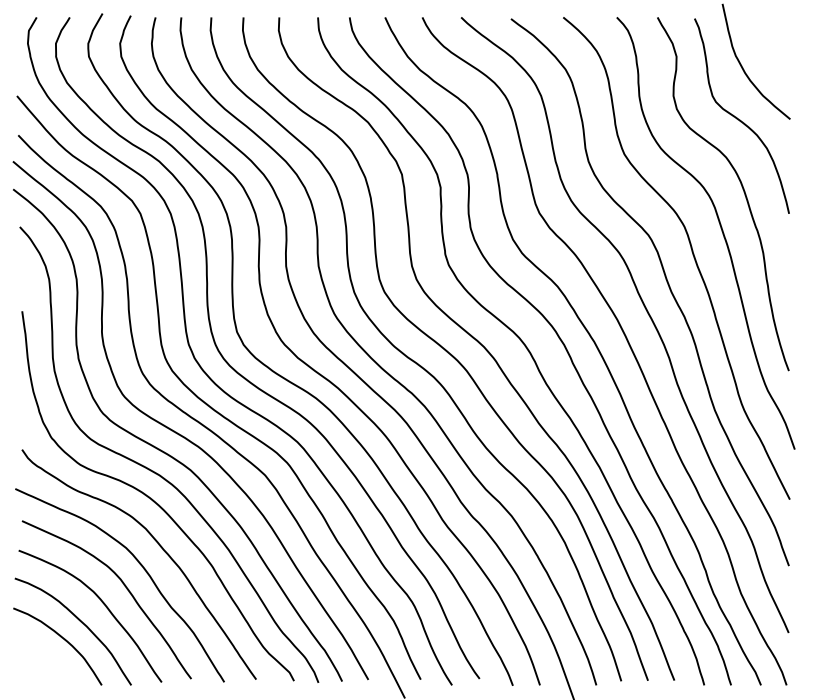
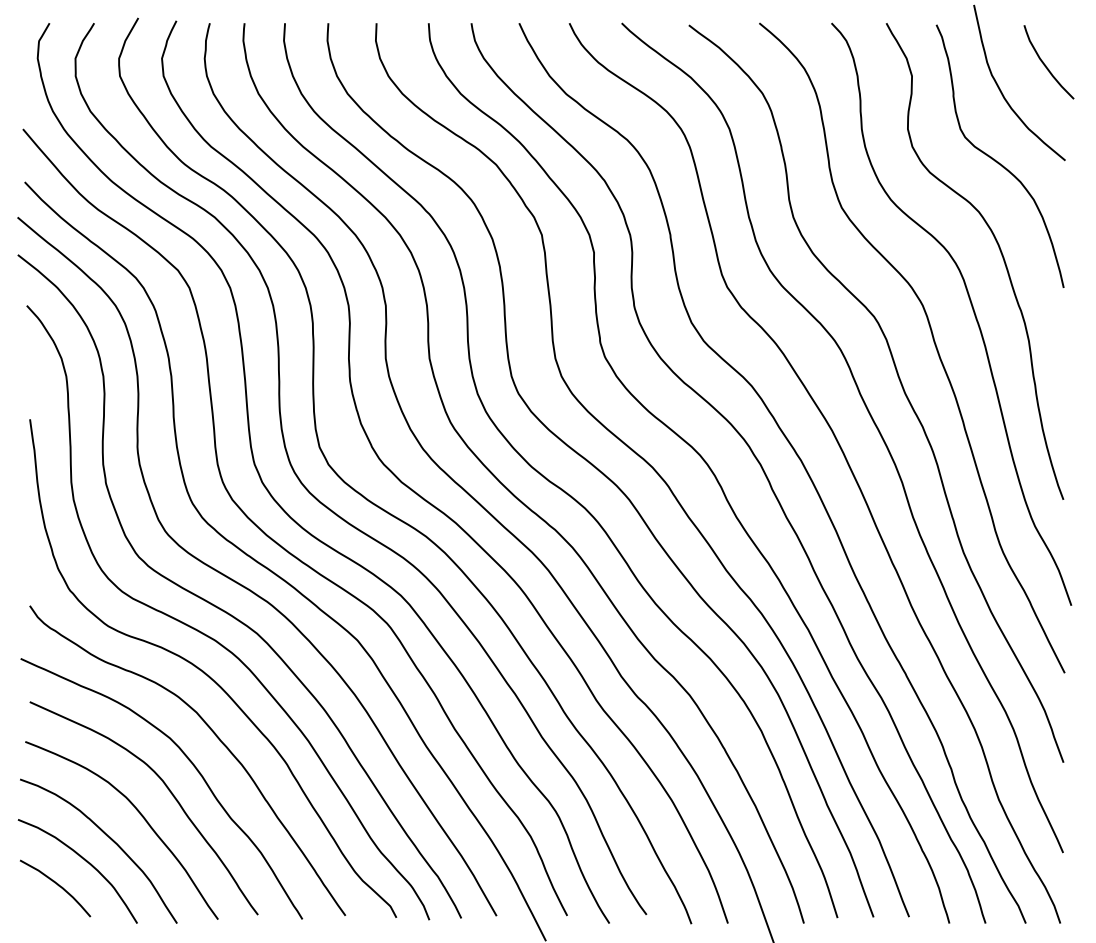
curve: (775, 48) -> (1045, 64), added
curve: (42, 657) -> (57, 885), added

